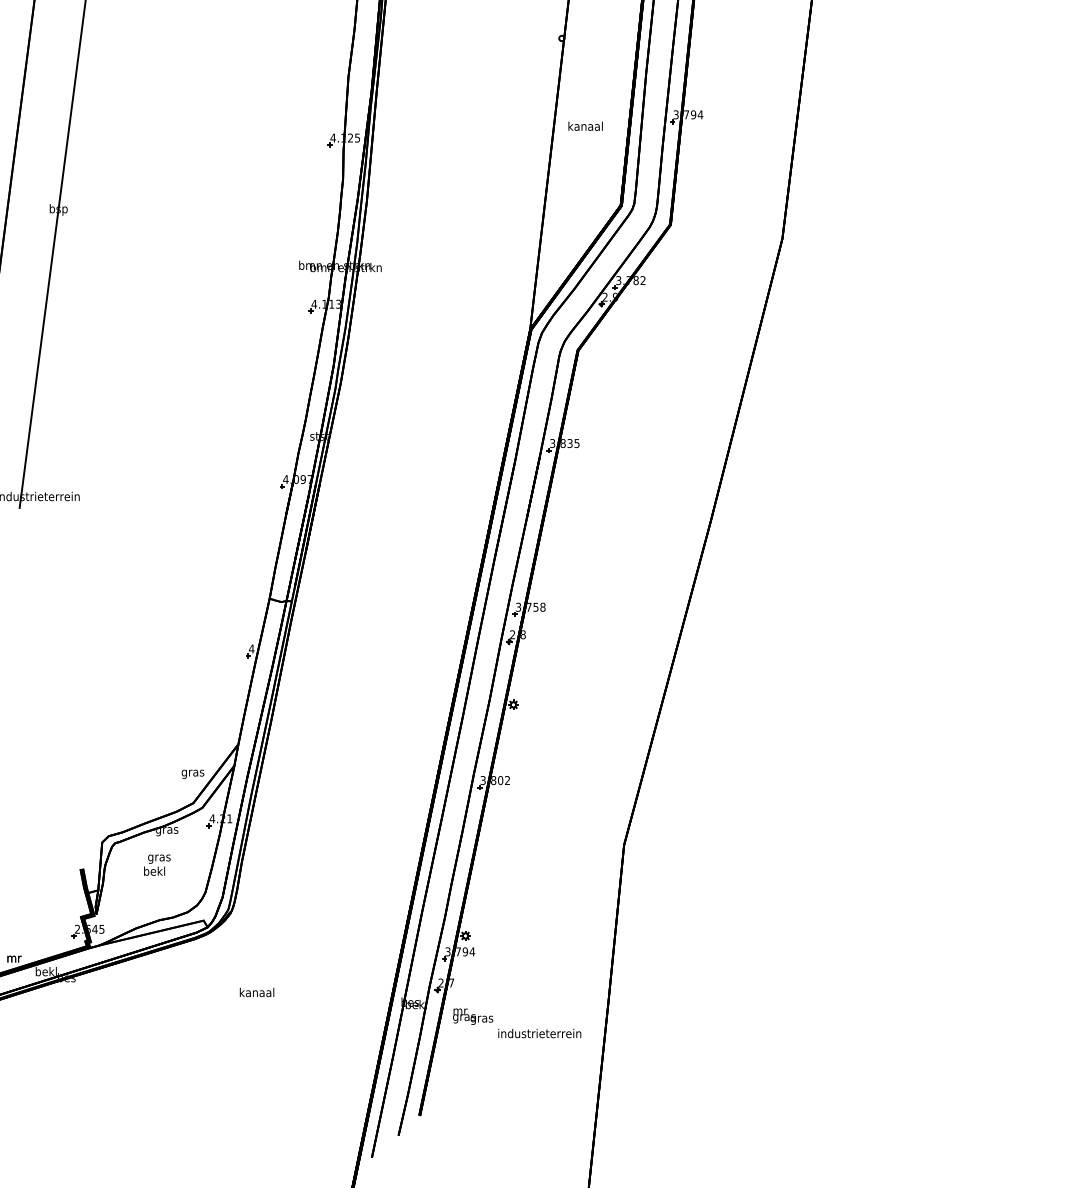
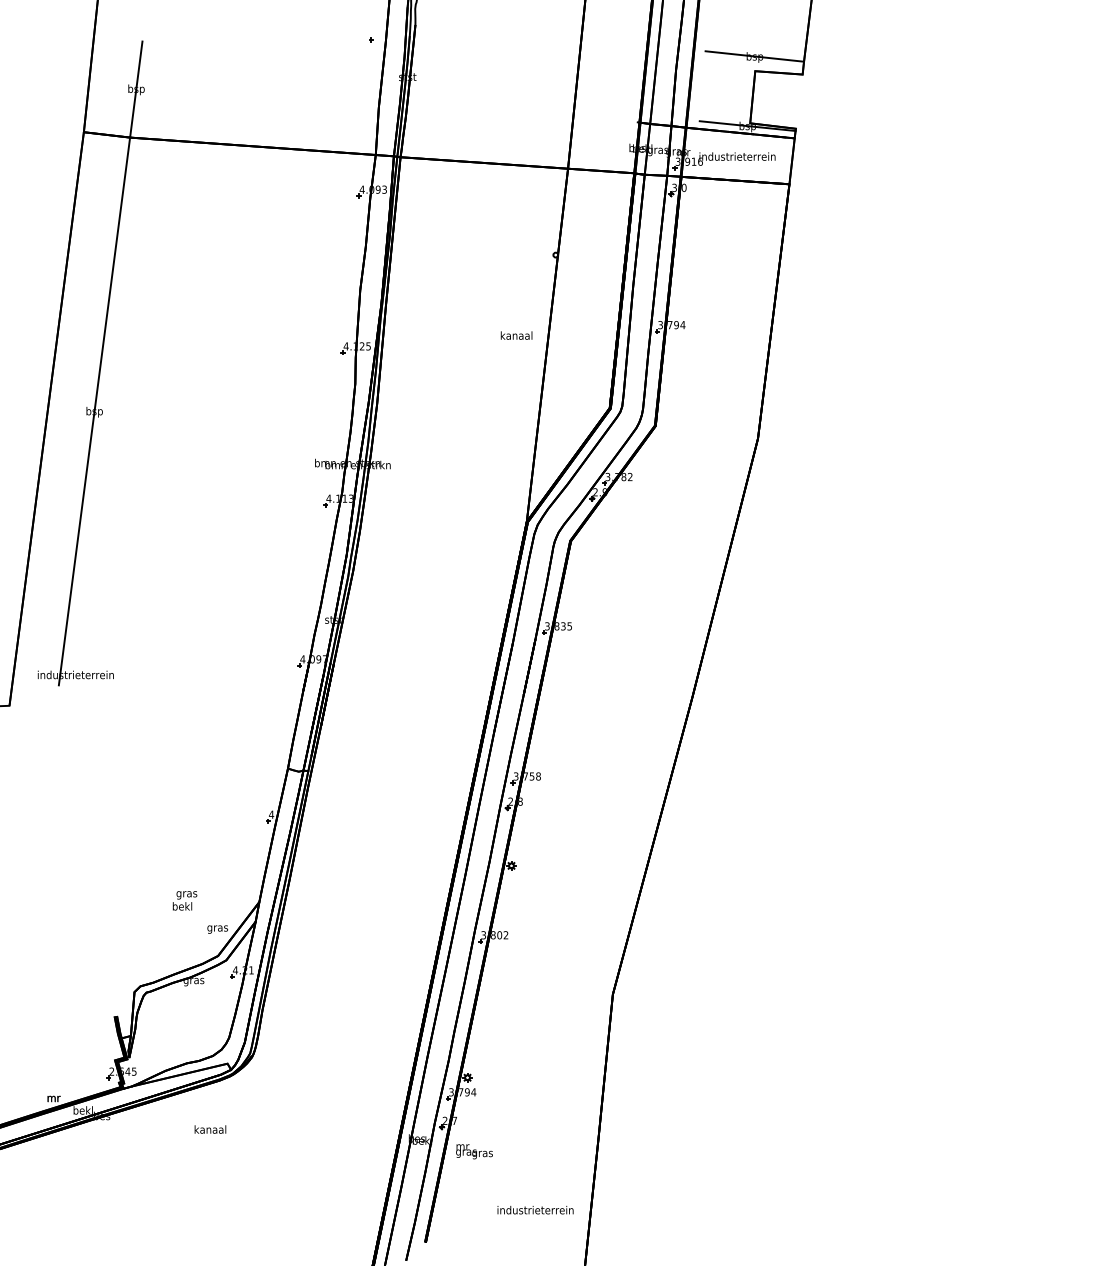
text: (585, 126) -> (516, 335), moved
text: (156, 864) -> (184, 900), moved
text: (257, 992) -> (210, 1129), moved
text: (539, 1033) -> (535, 1210), moved

